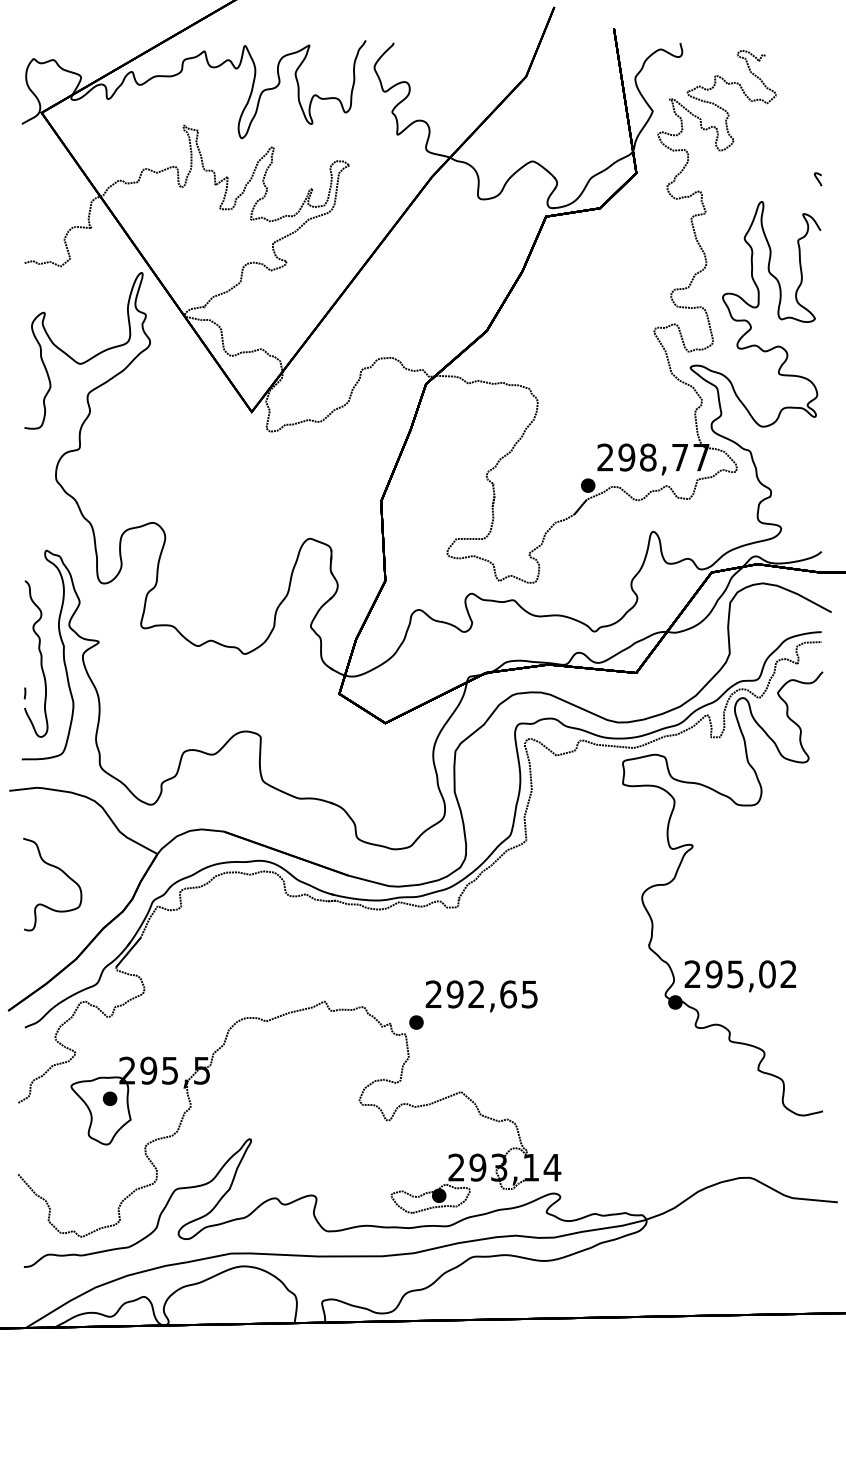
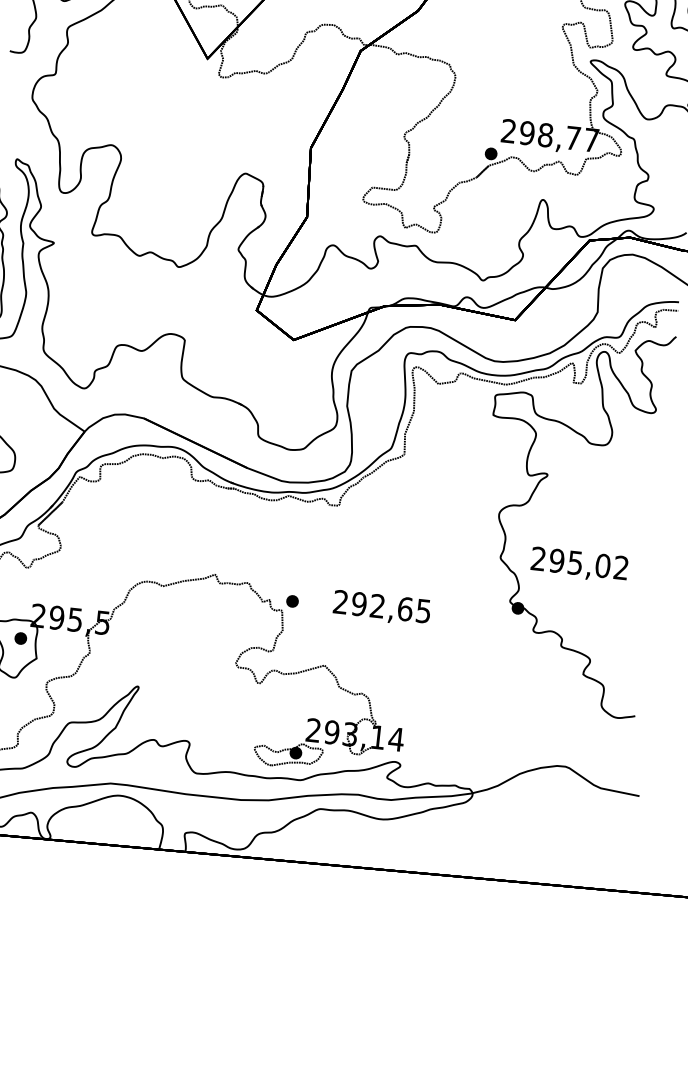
text: (740, 976) -> (579, 565), moved
text: (481, 996) -> (381, 608), moved

